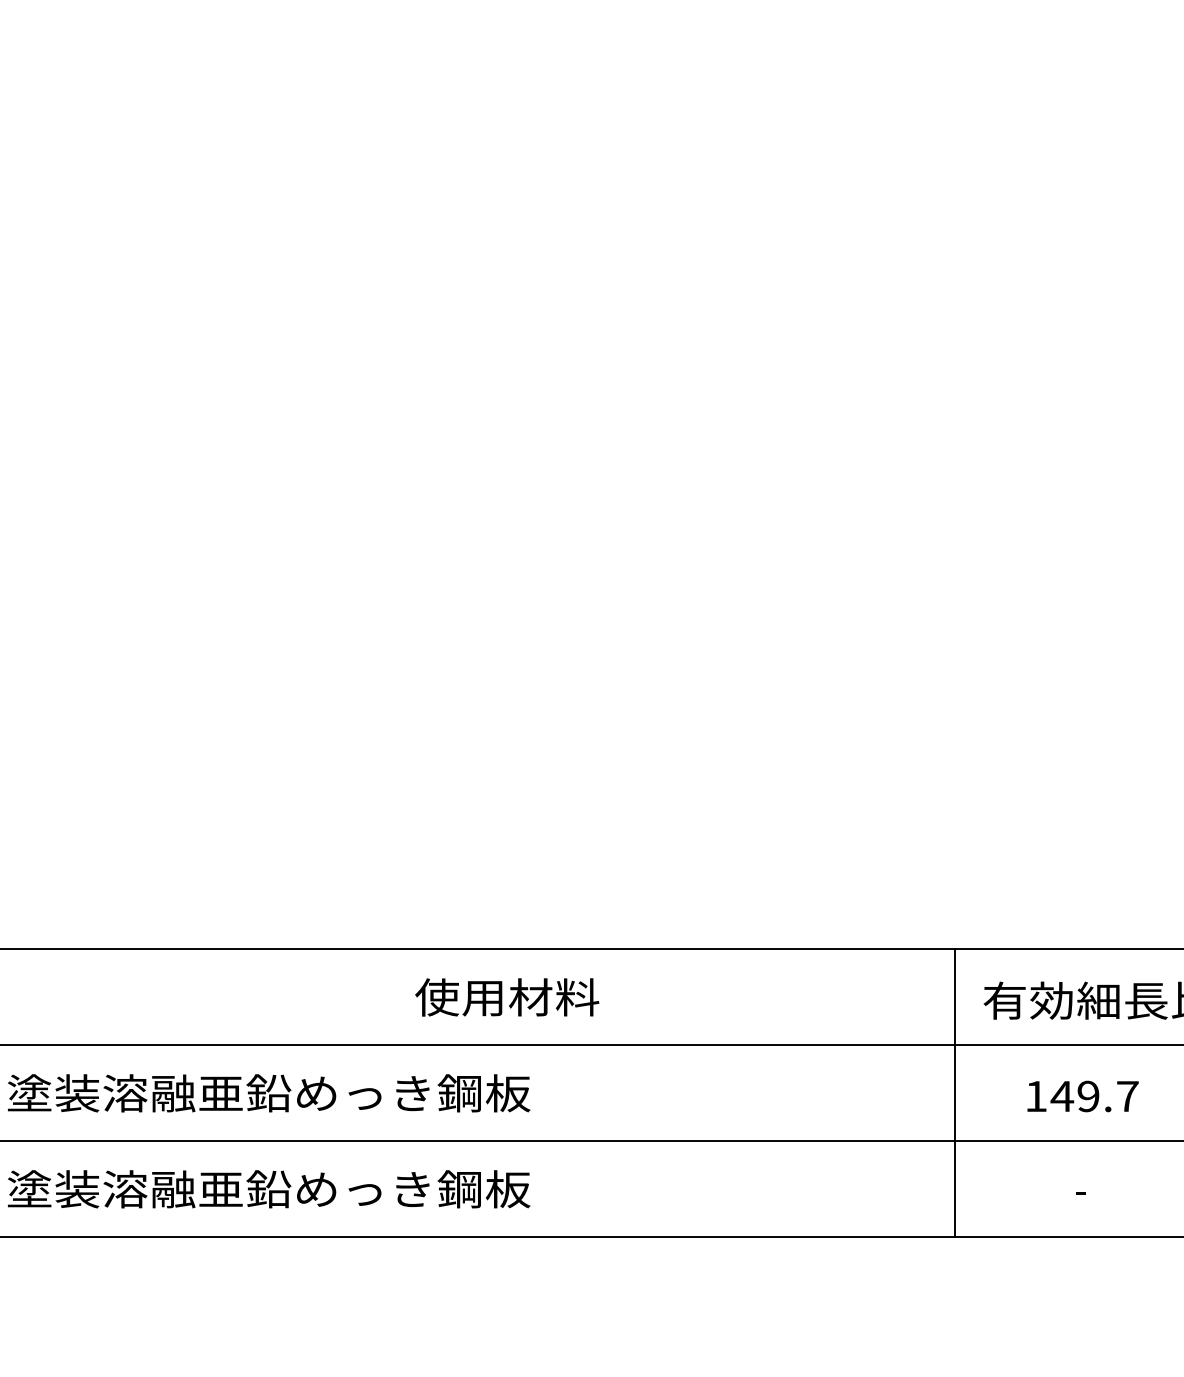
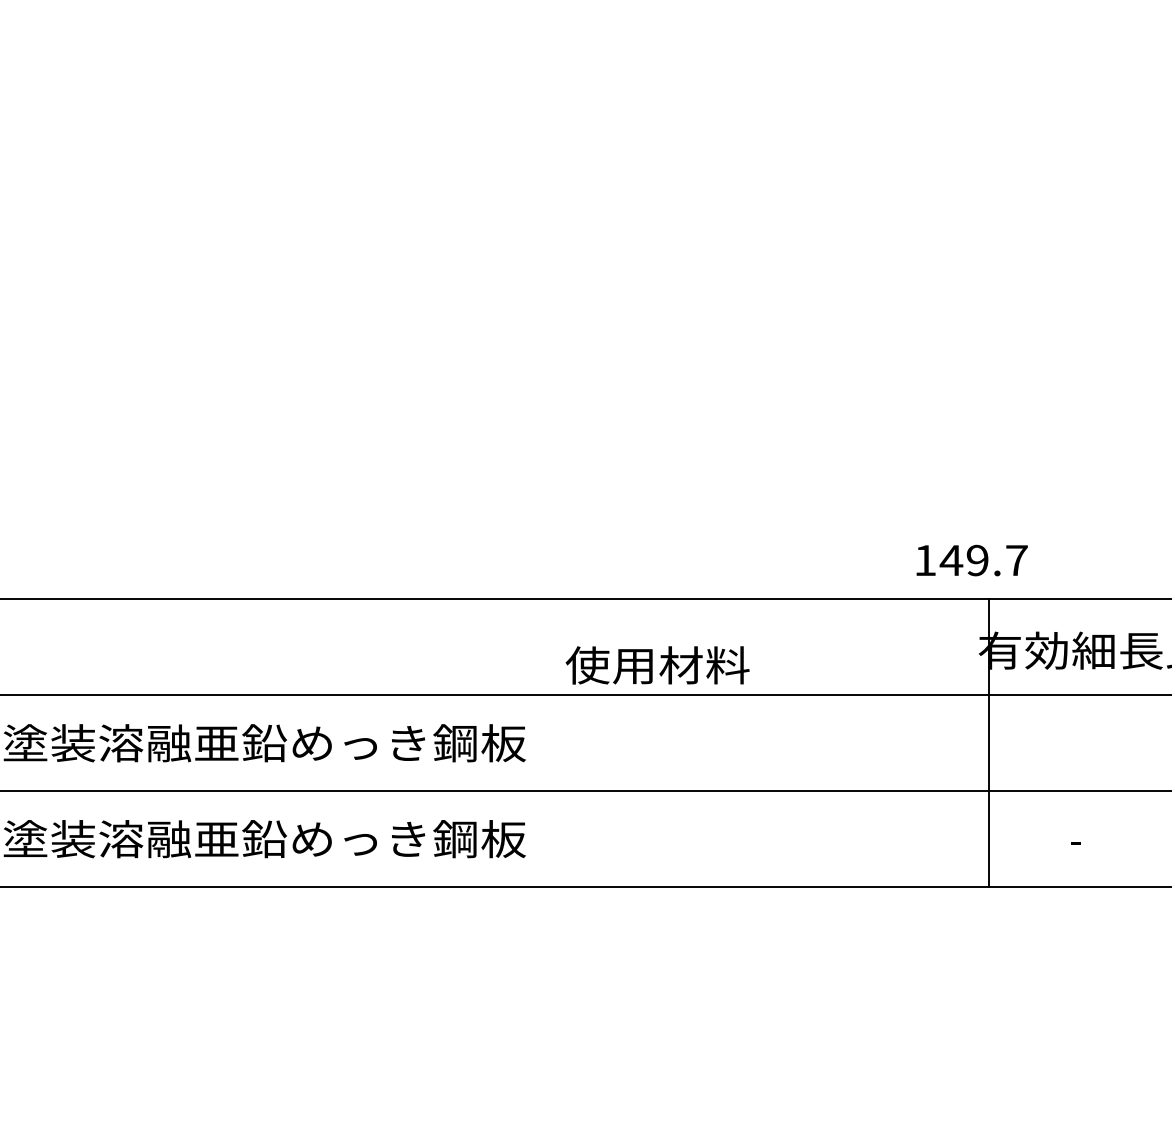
text: (507, 997) -> (657, 665), moved
line: (954, 1093) -> (988, 743), moved
text: (1082, 1096) -> (971, 560), moved

